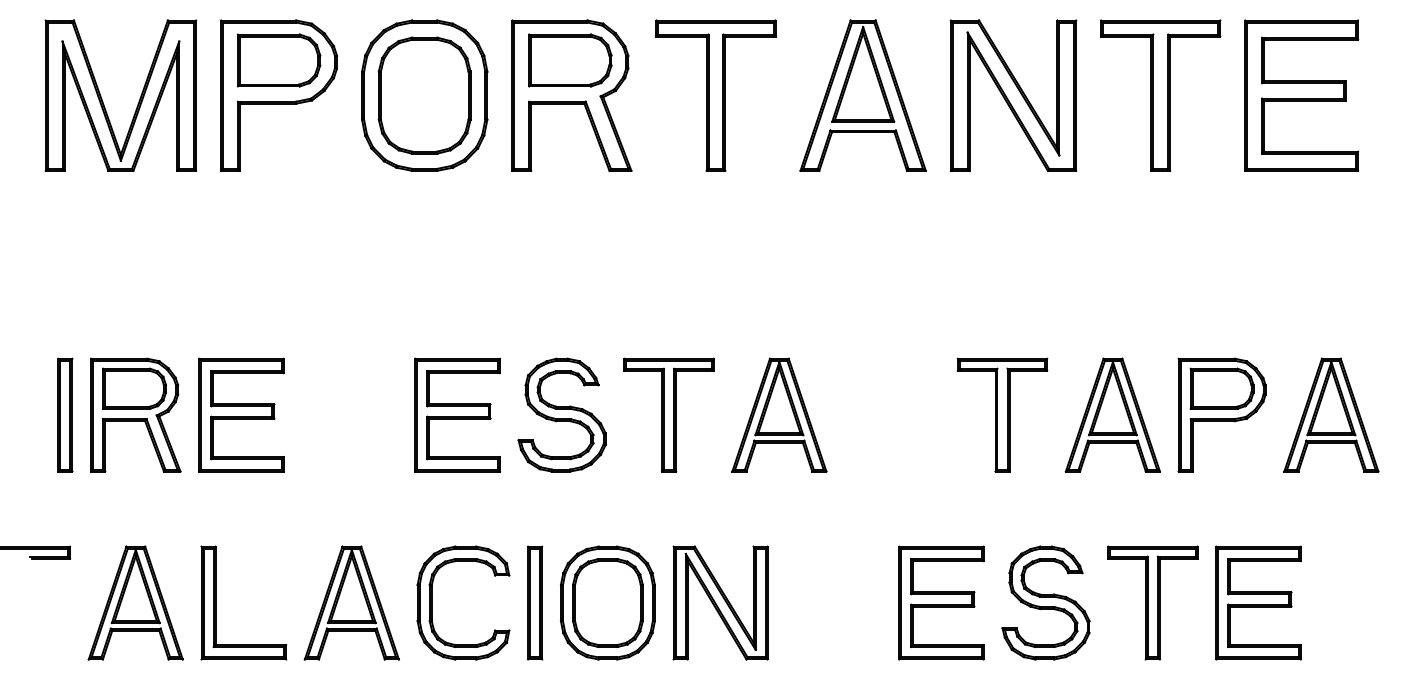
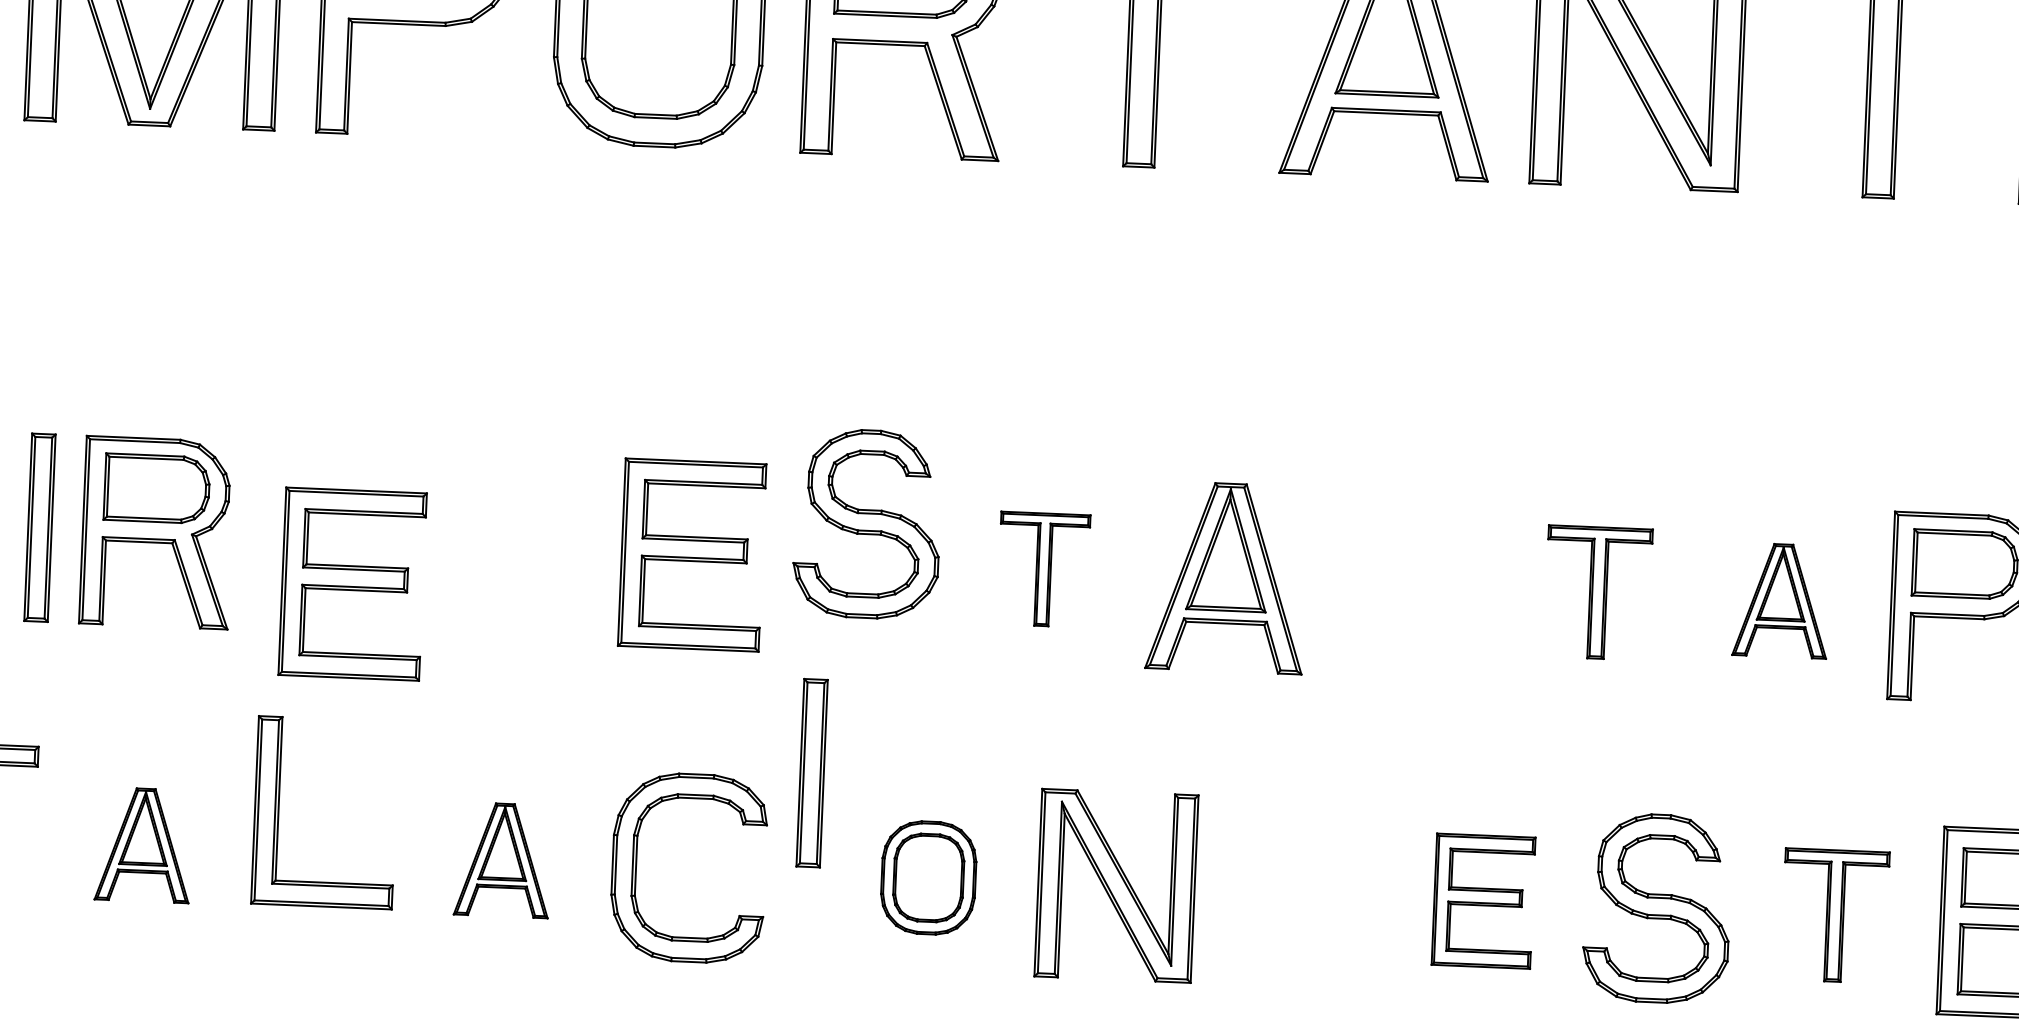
part: (241, 414) -> (352, 583), moved
part: (561, 414) -> (866, 523), moved
part: (668, 414) -> (1042, 568), size x0.6
part: (1002, 414) -> (1598, 592), size x0.7
part: (1112, 414) -> (1781, 599), size x0.6
part: (135, 602) -> (143, 844), size x0.6
part: (216, 602) -> (279, 809), moved
part: (351, 602) -> (502, 859), size x0.6
part: (535, 602) -> (812, 772), moved
part: (607, 602) -> (928, 877), size x0.6
part: (941, 602) -> (1483, 900), size x0.7
part: (1152, 602) -> (1834, 915), size x0.7

